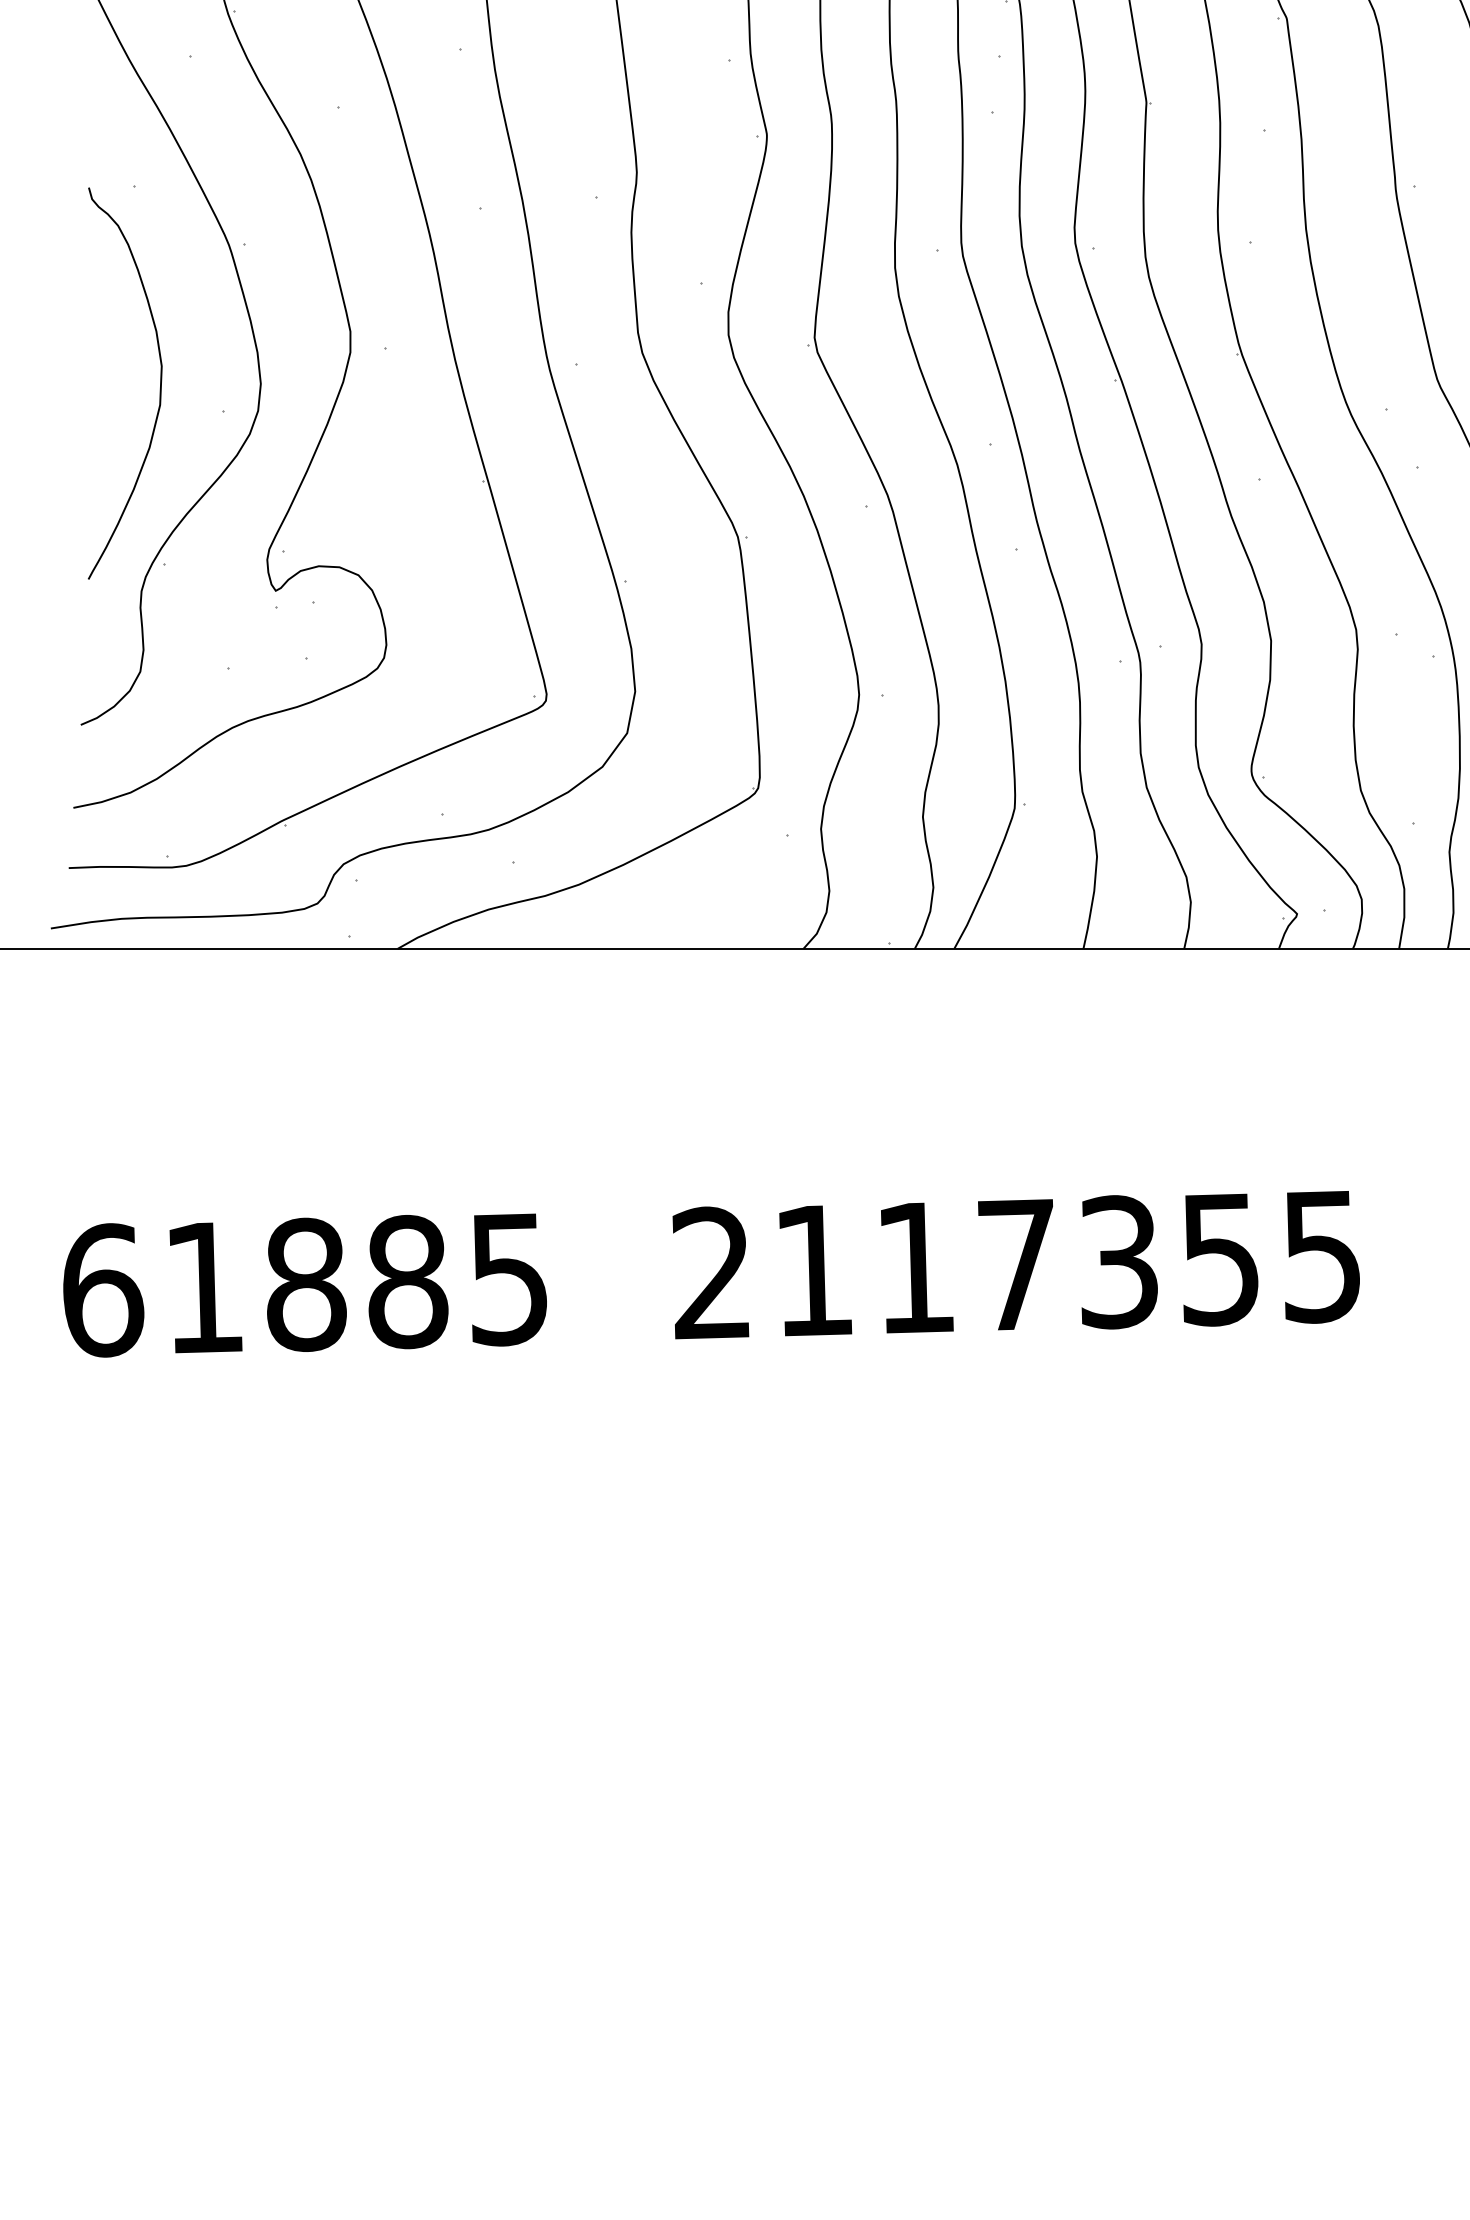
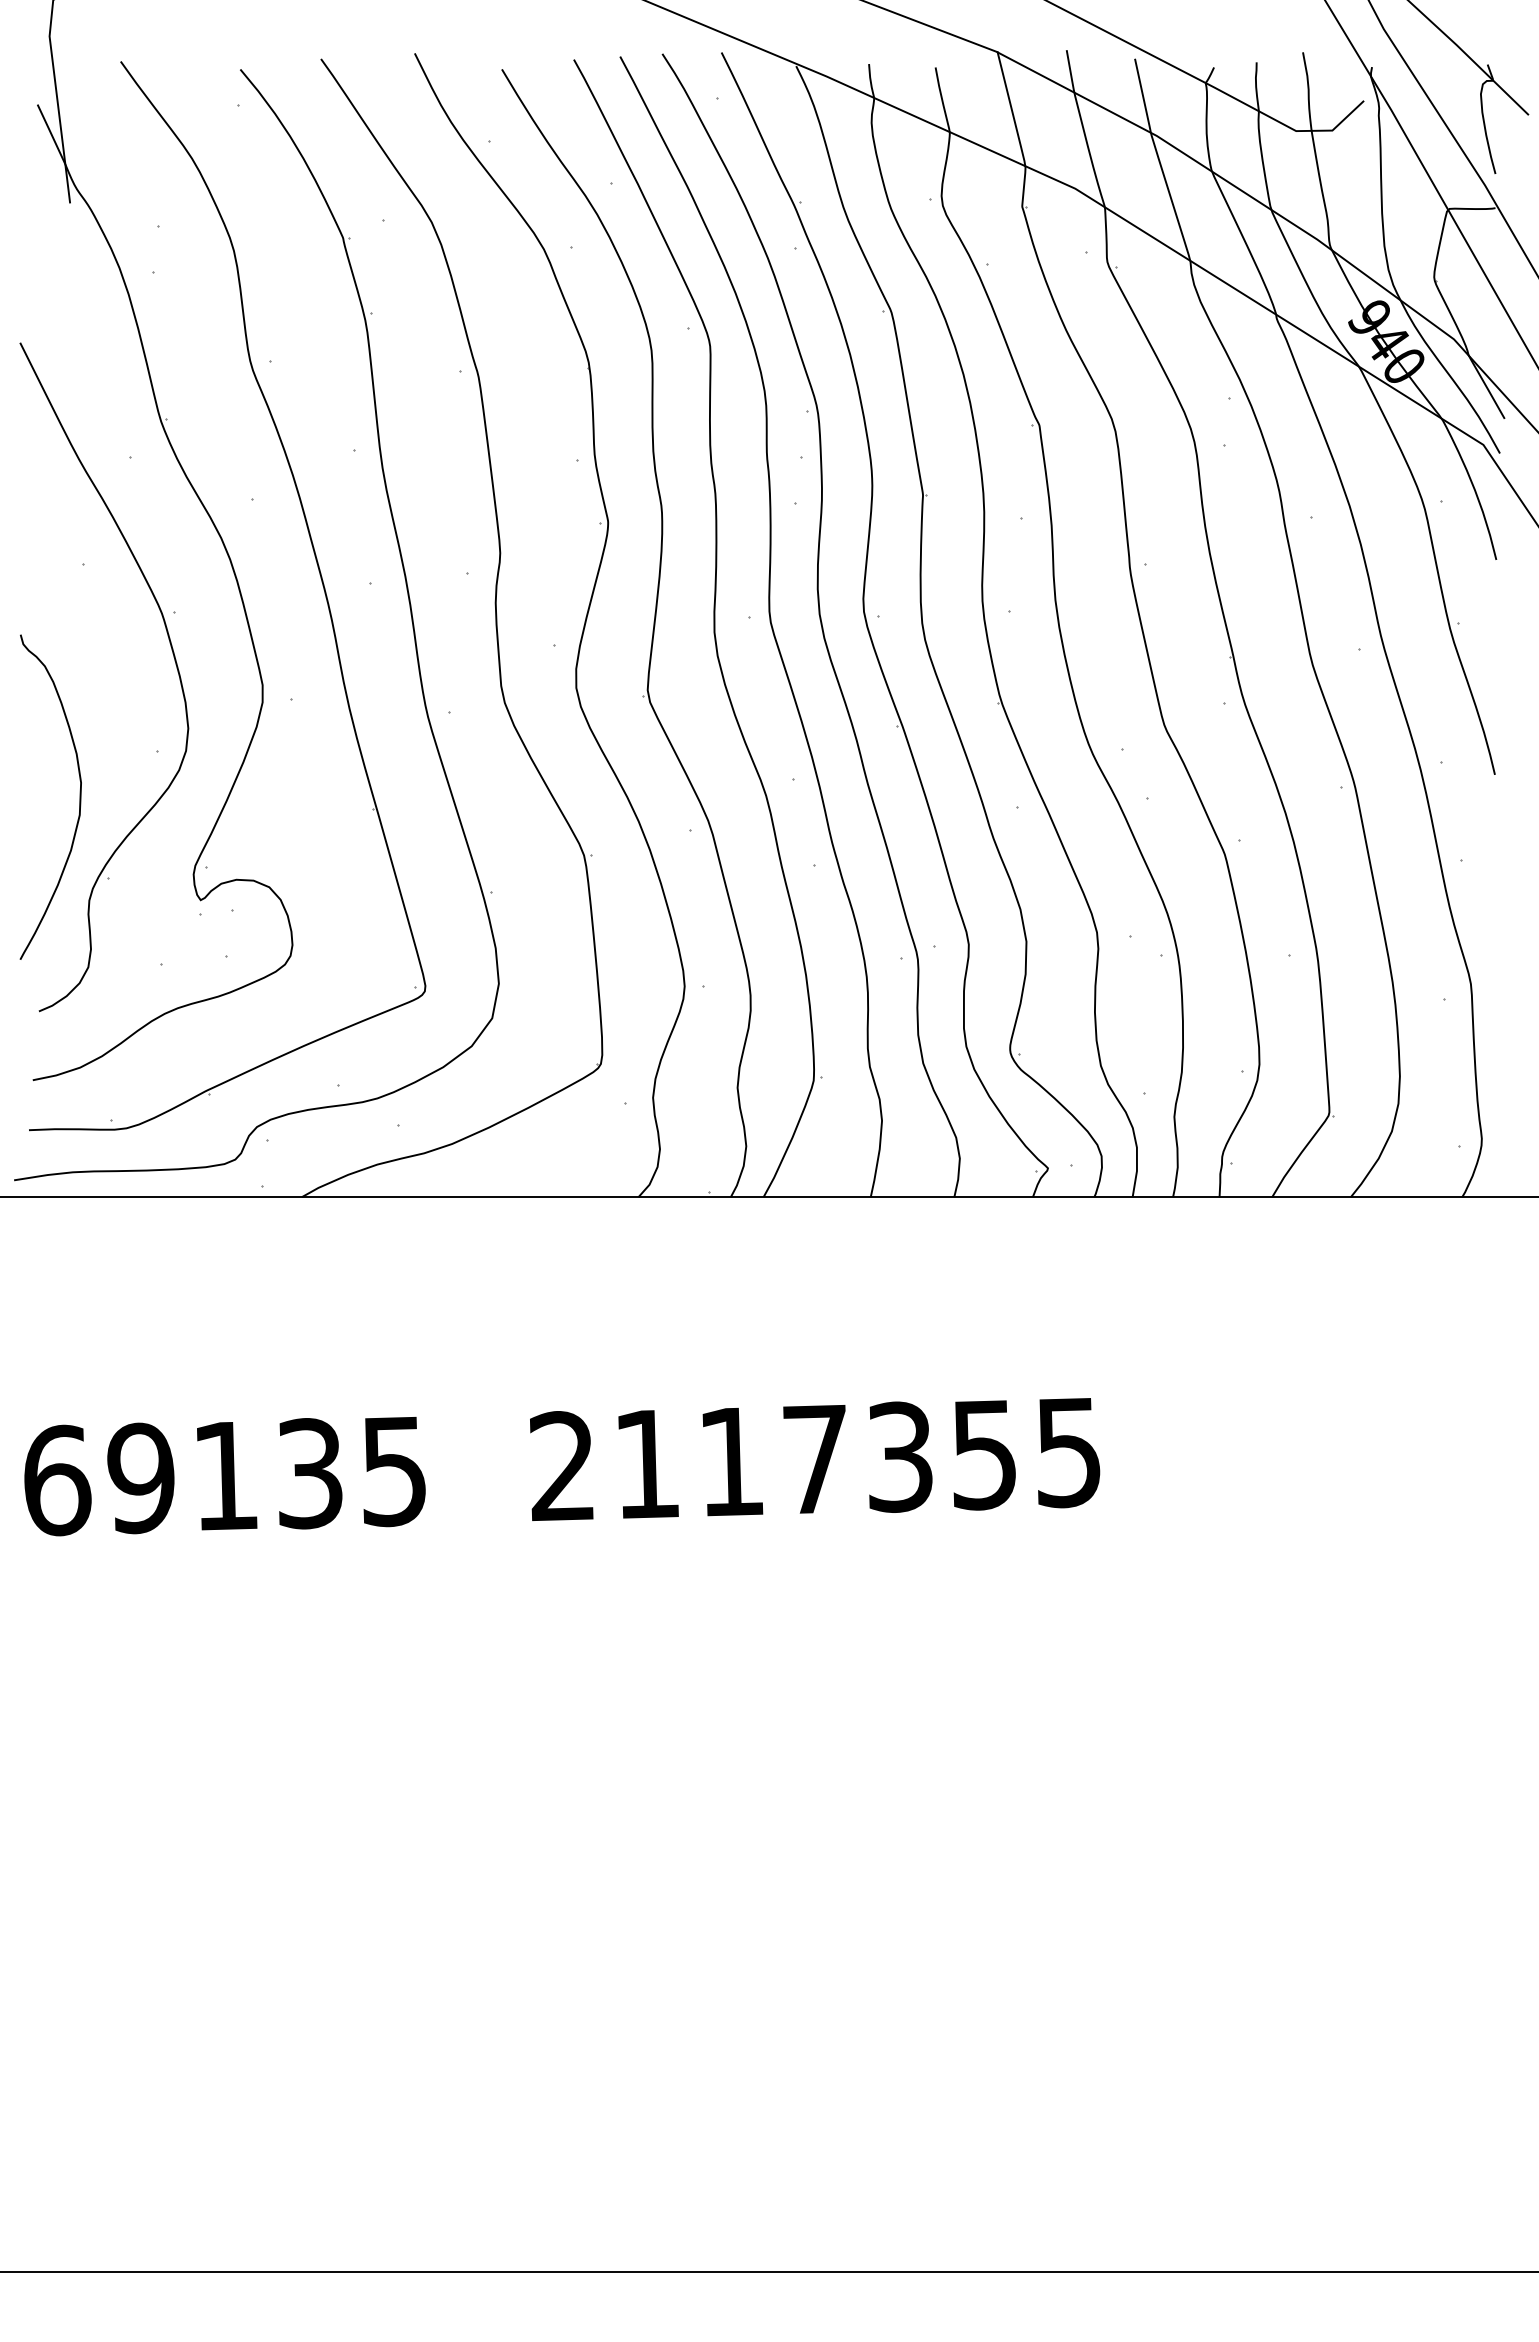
curve: (159, 382) -> (79, 796), moved
text: (305, 1285) -> (225, 1476), 61885 -> 69135

